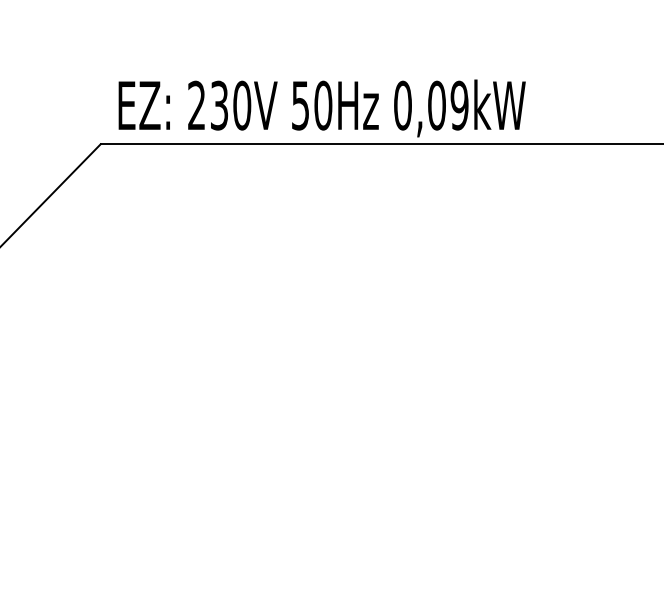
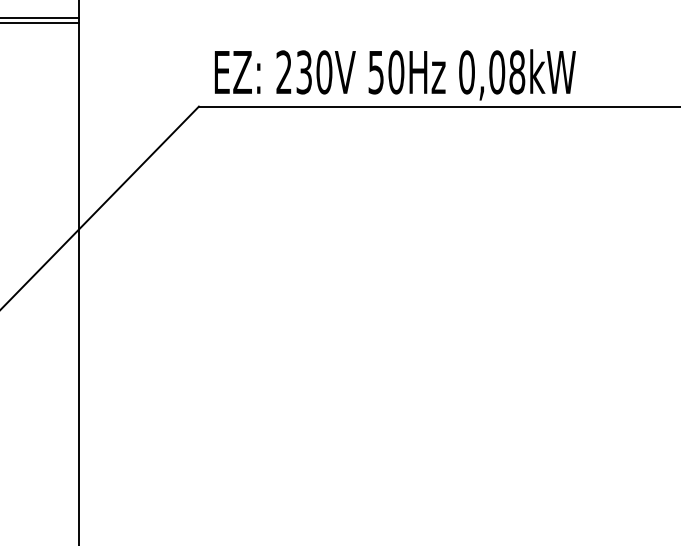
text: (459, 105) -> (517, 72), 0,09kW -> 0,08kW

